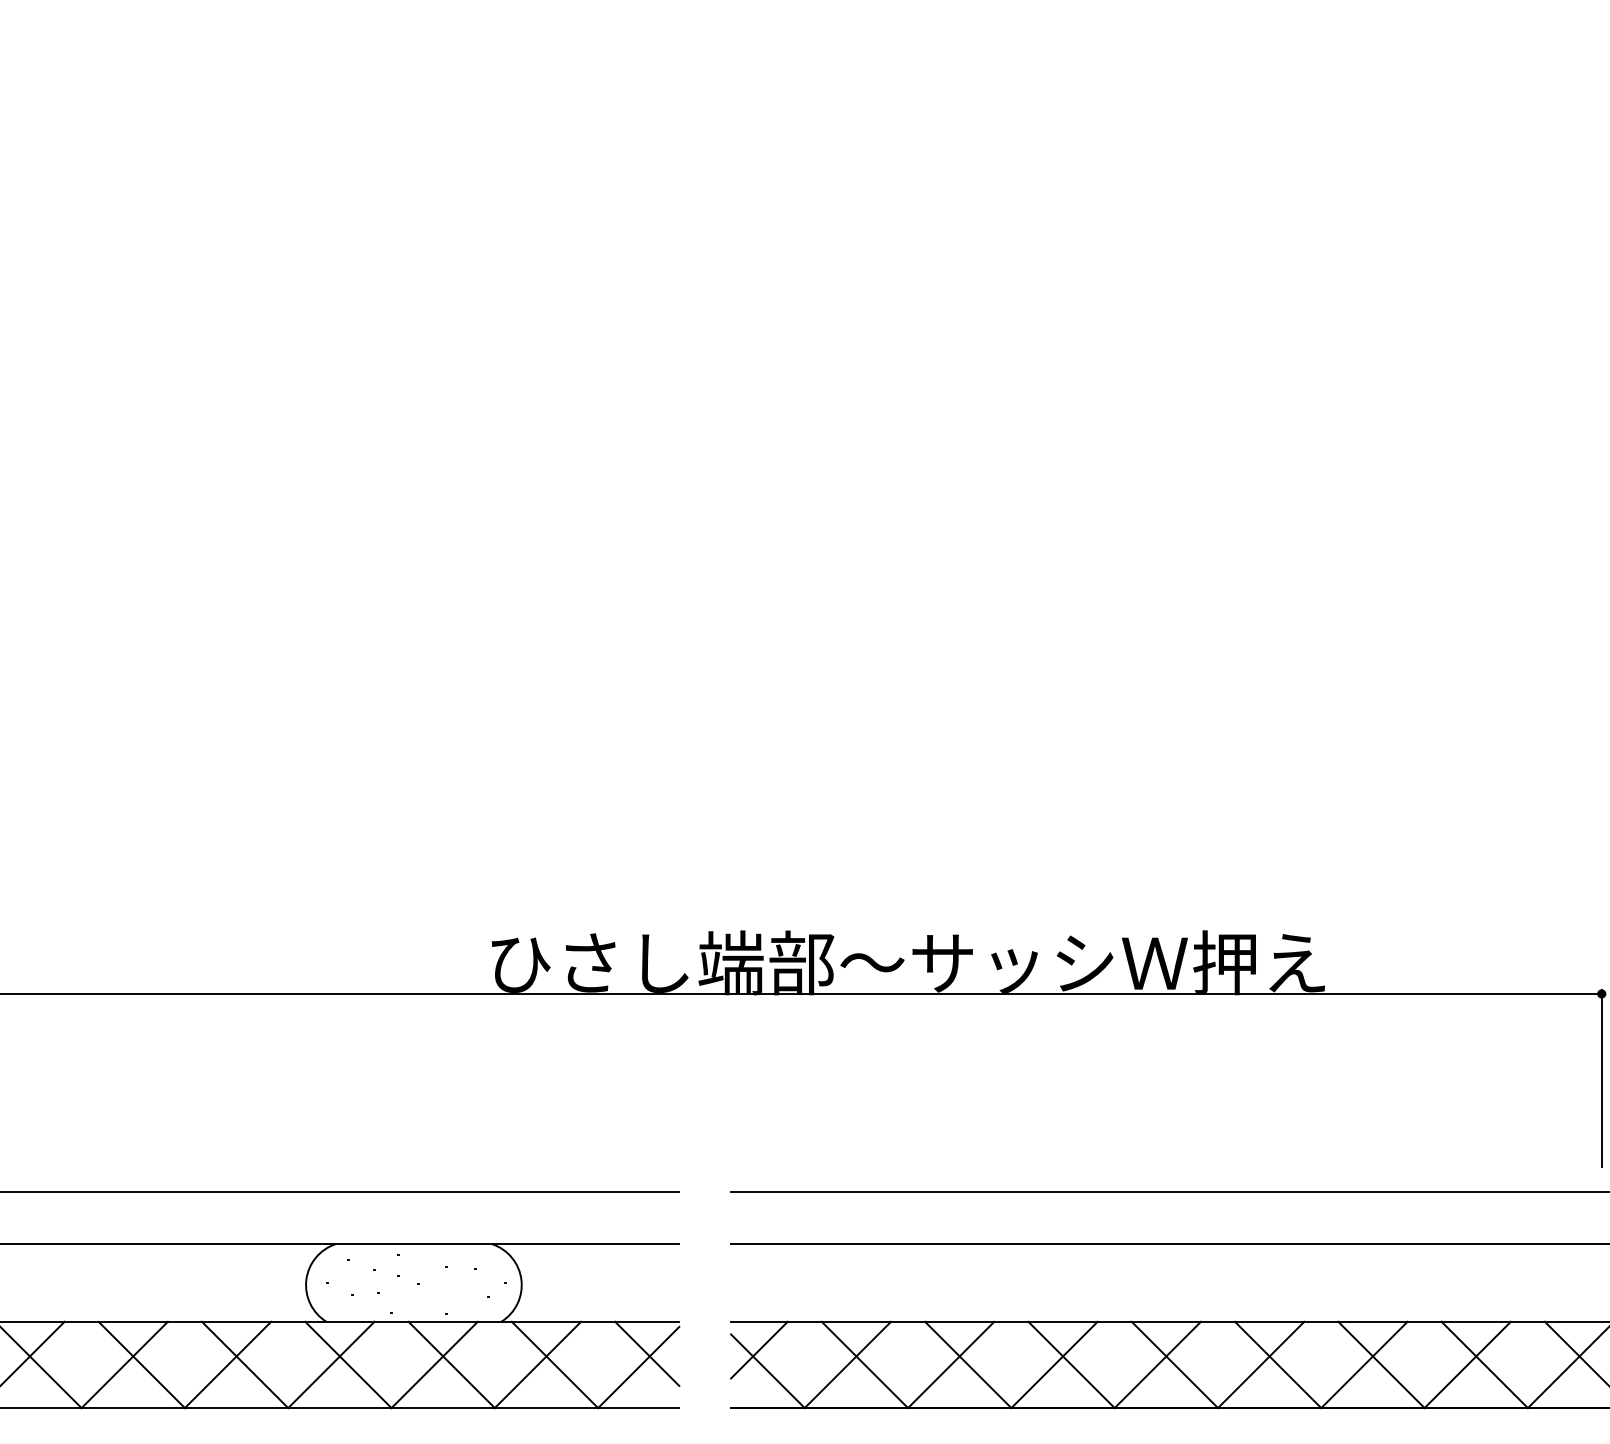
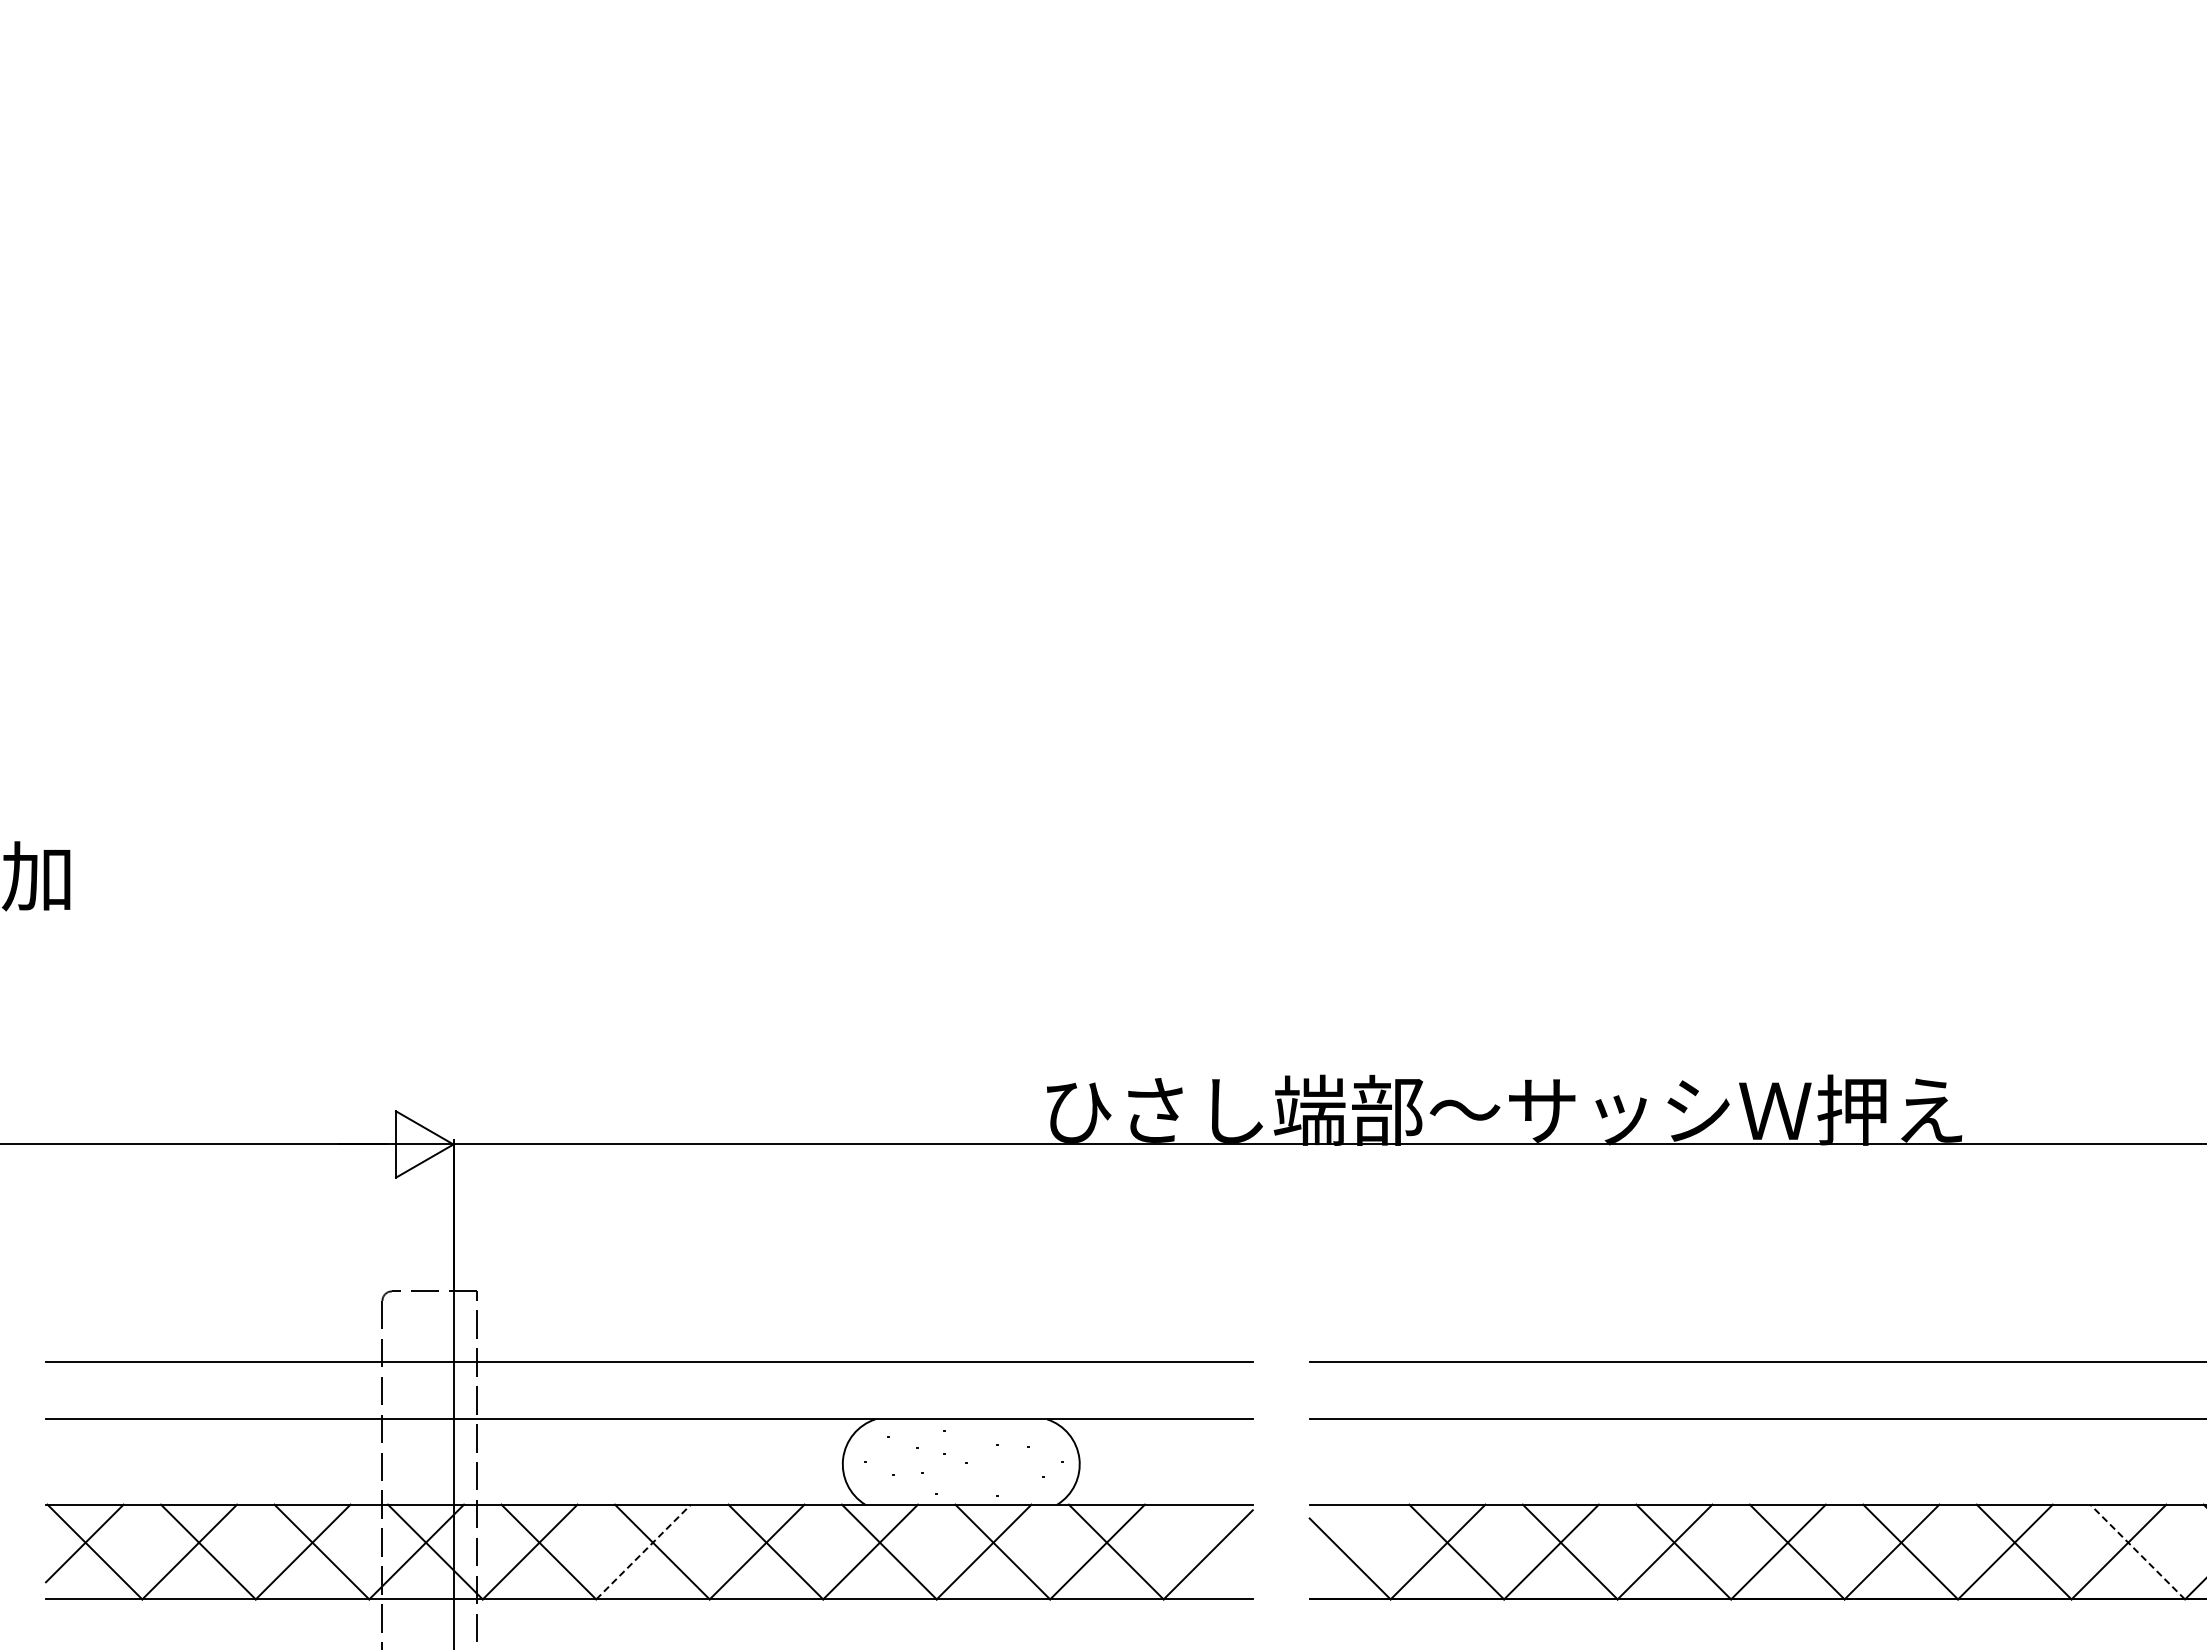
line: (759, 1349) -> (1340, 1535), removed
line: (647, 1353) -> (1217, 1539), removed
line: (124, 1364) -> (643, 1551), solid -> dashed
line: (1484, 1364) -> (2137, 1551), solid -> dashed

